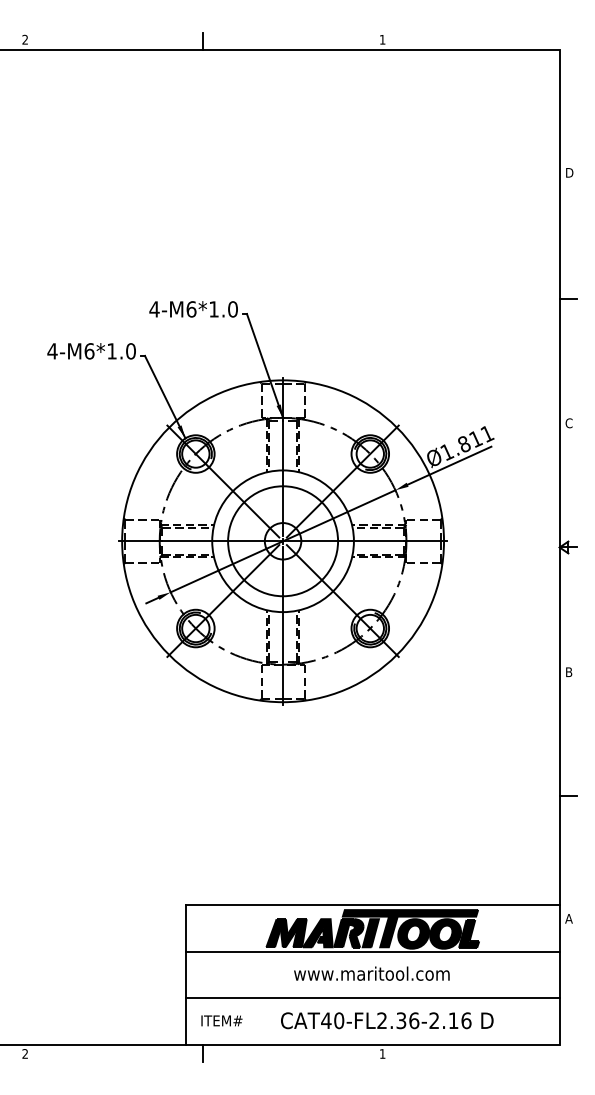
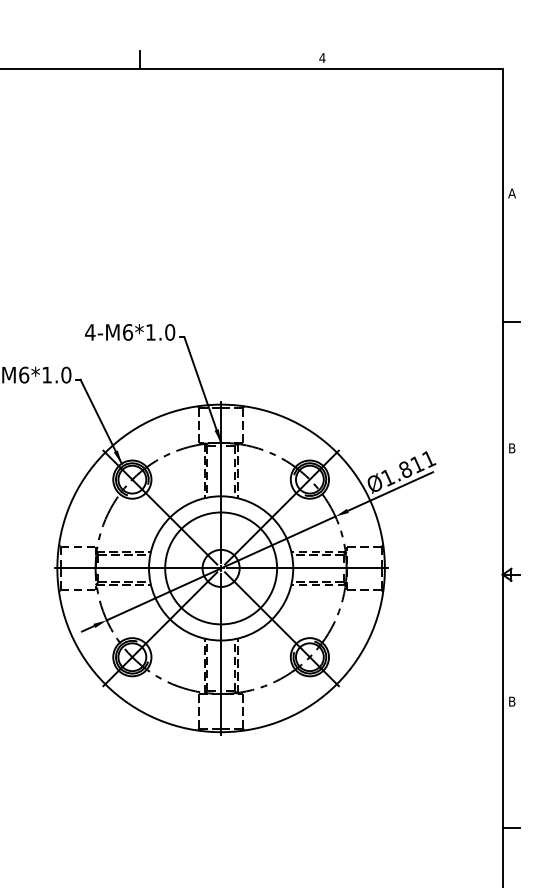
text: (382, 39) -> (322, 57), 1 -> 4
text: (569, 172) -> (512, 193), D -> A
text: (568, 423) -> (511, 448), C -> B

